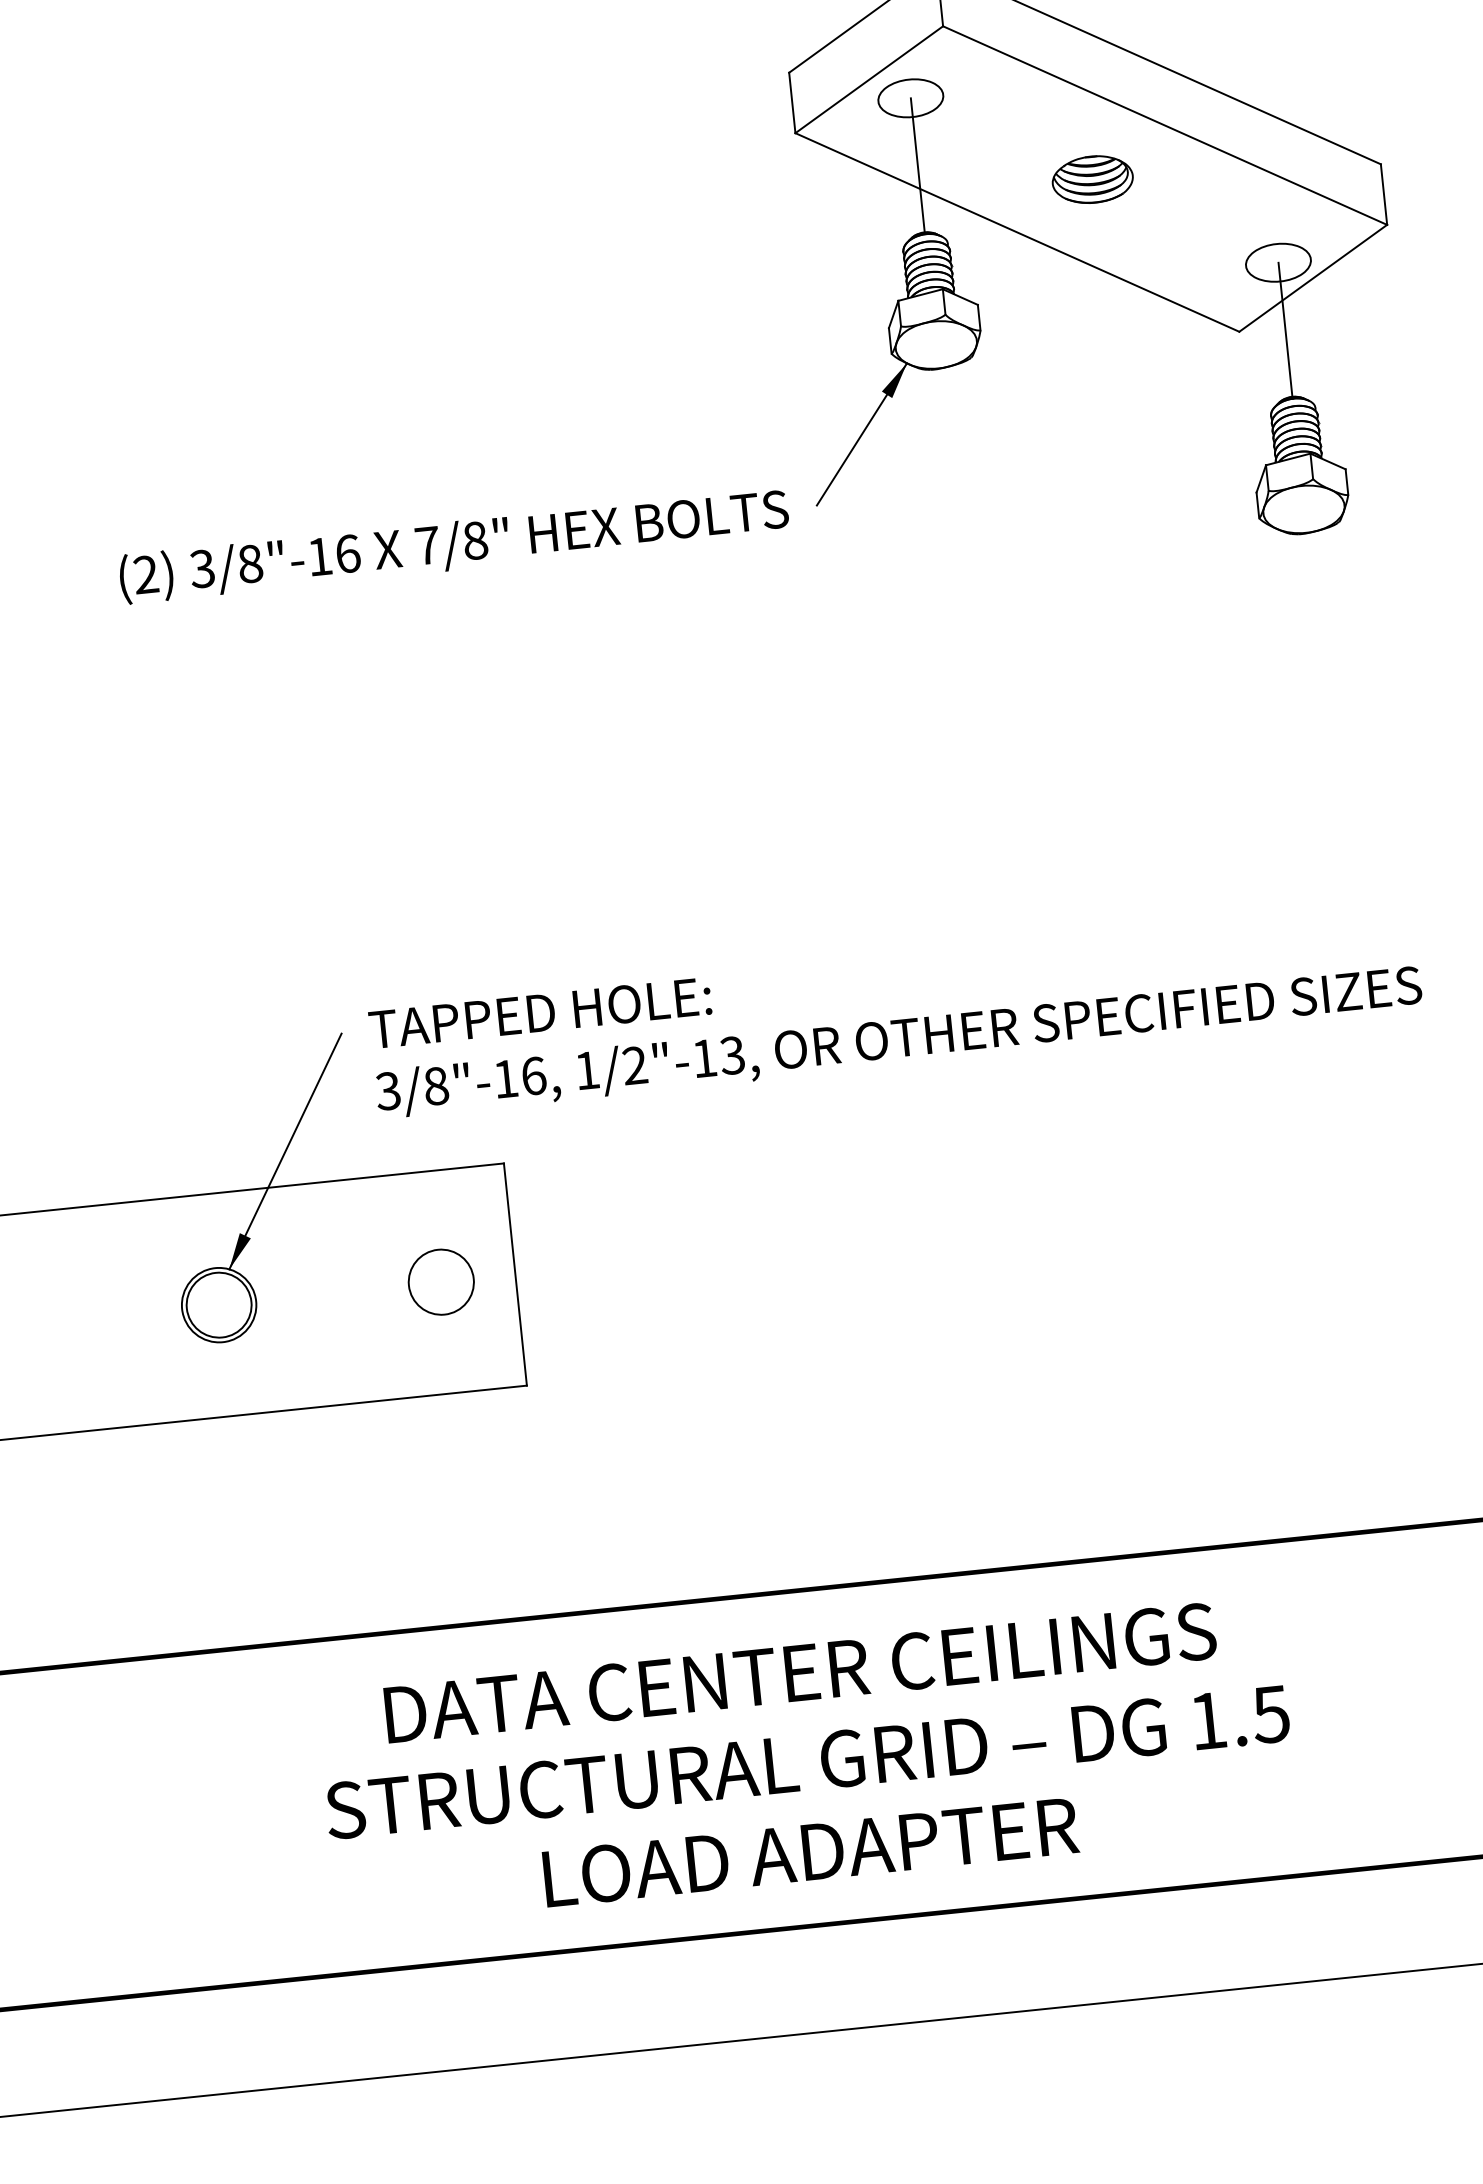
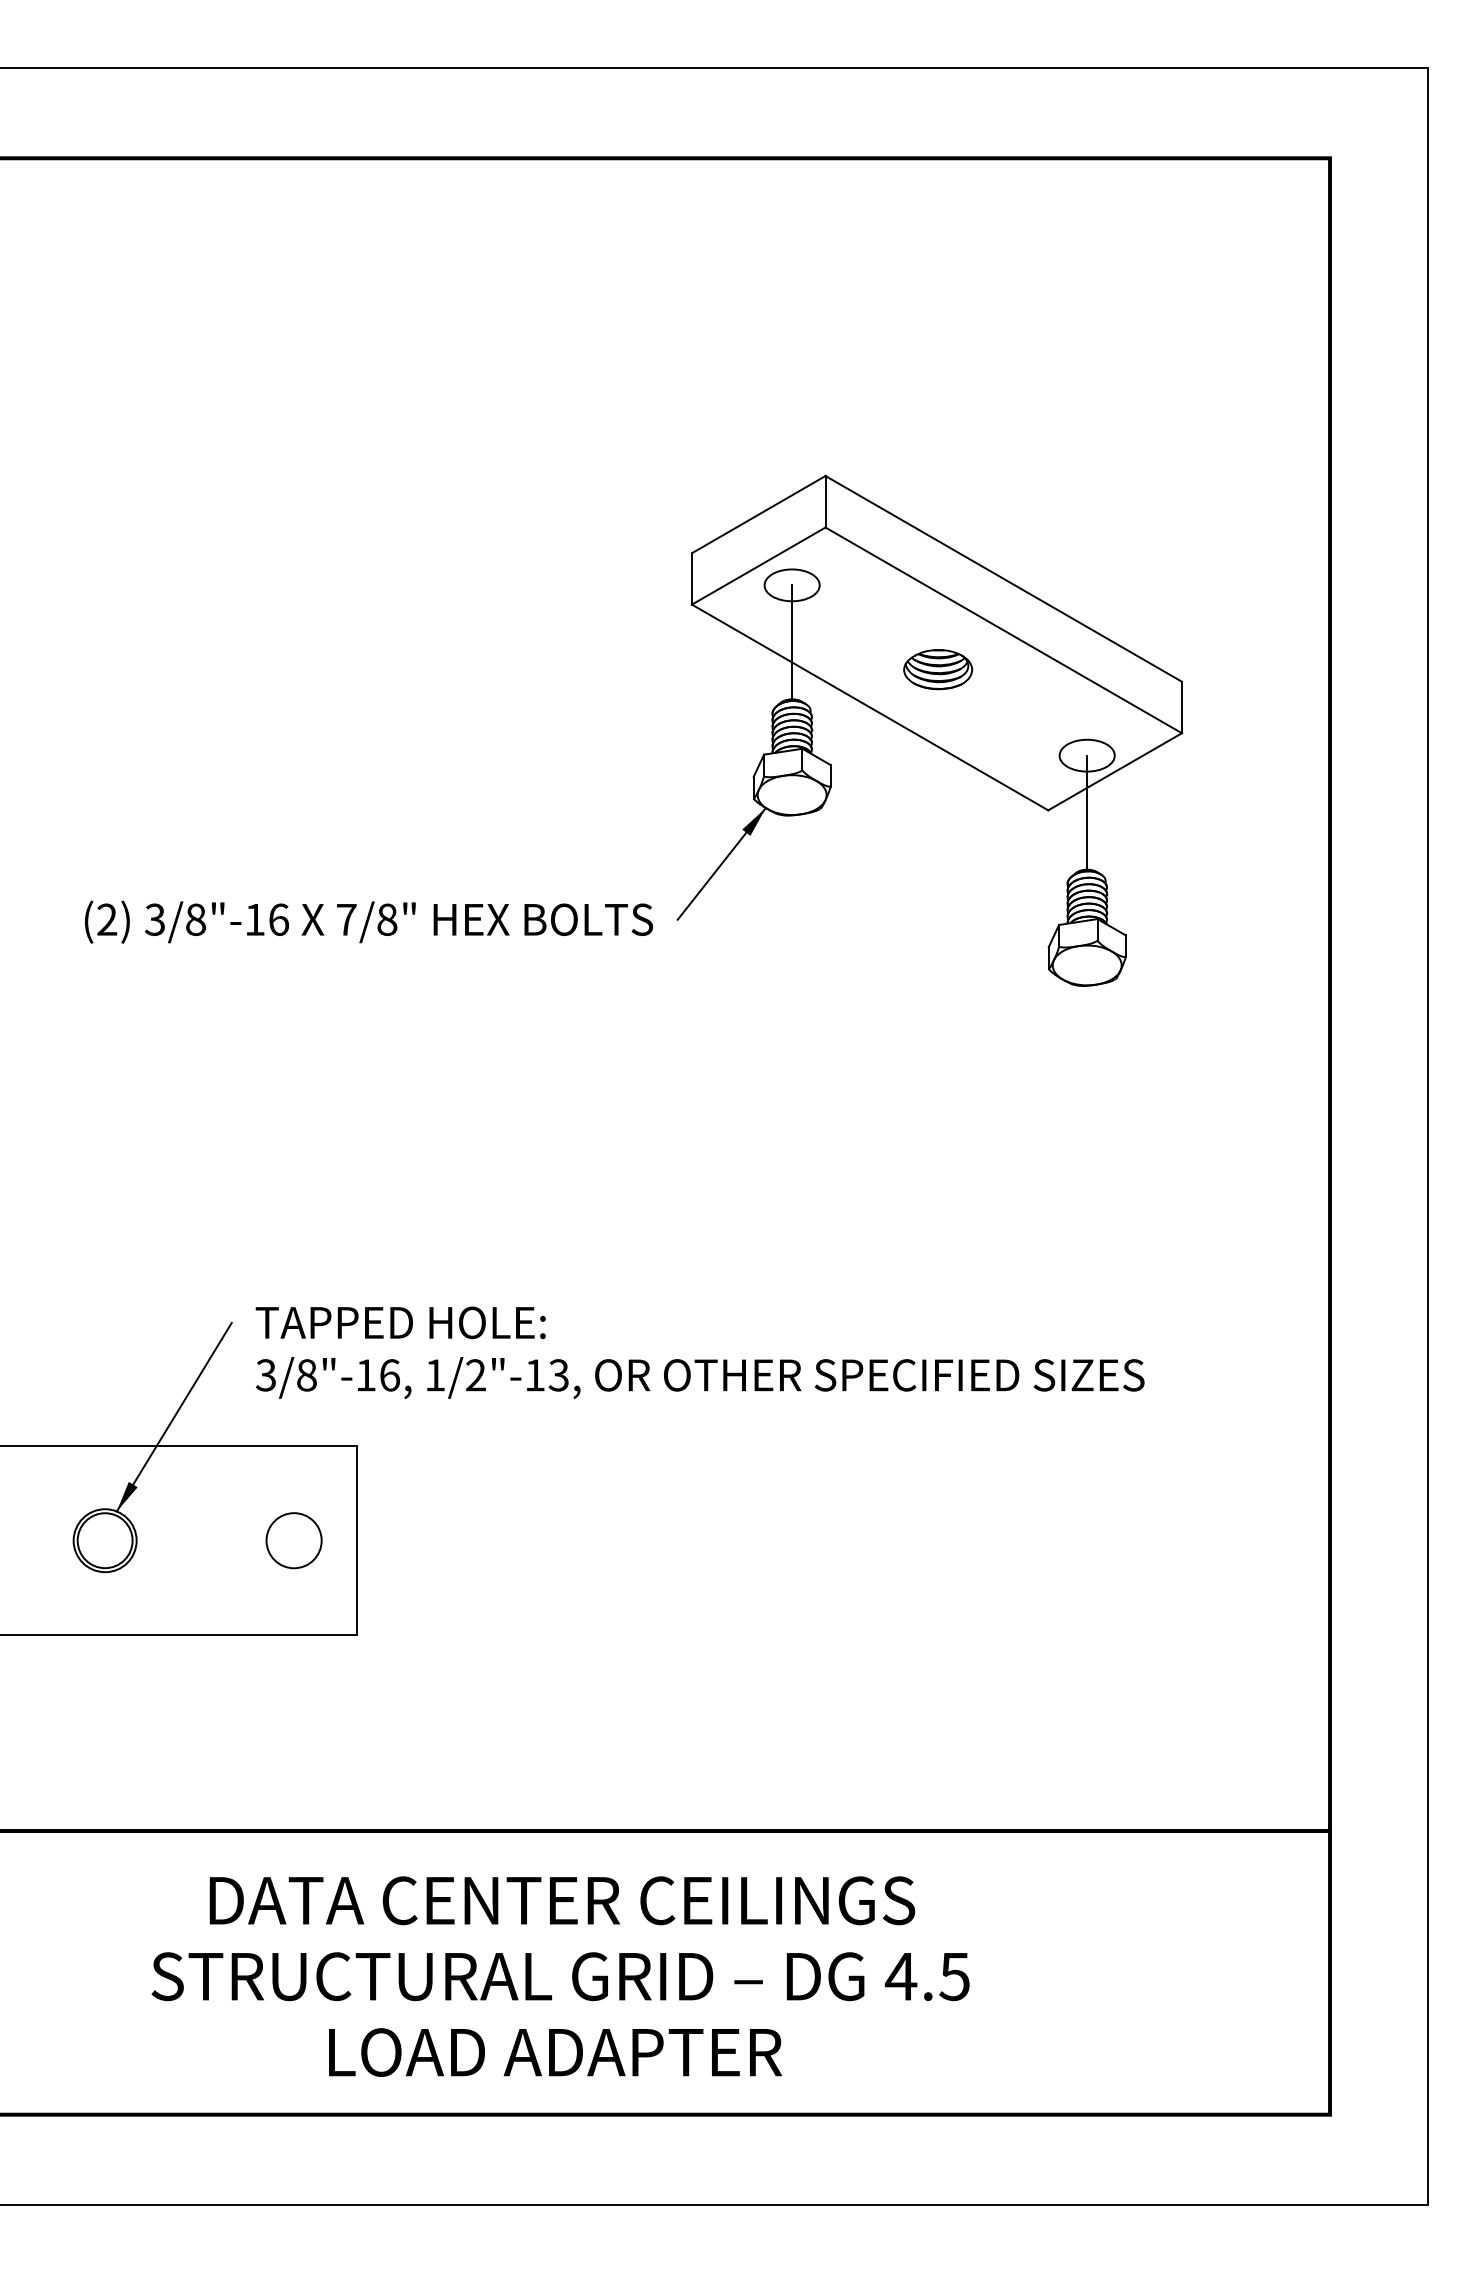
text: (1207, 1720) -> (900, 1976), 1.5 -> 4.5

